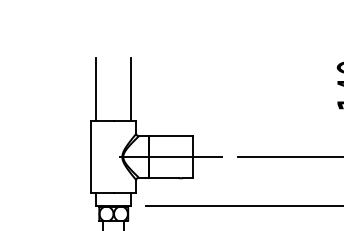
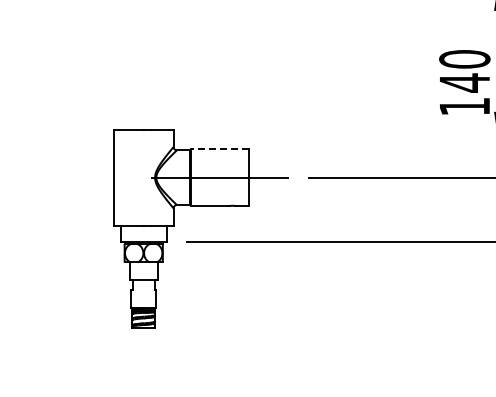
line: (96, 88) -> (120, 87), removed
line: (130, 88) -> (166, 87), removed
line: (170, 135) -> (219, 149), solid -> dashed

